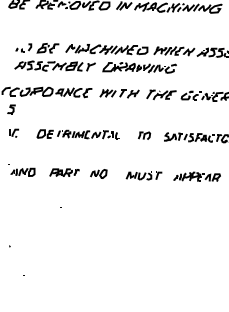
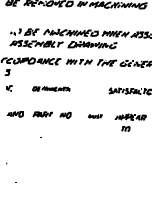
part: (77, 133) -> (51, 88), size x0.7
part: (143, 134) -> (125, 128), moved
part: (143, 175) -> (95, 116), size x0.6

